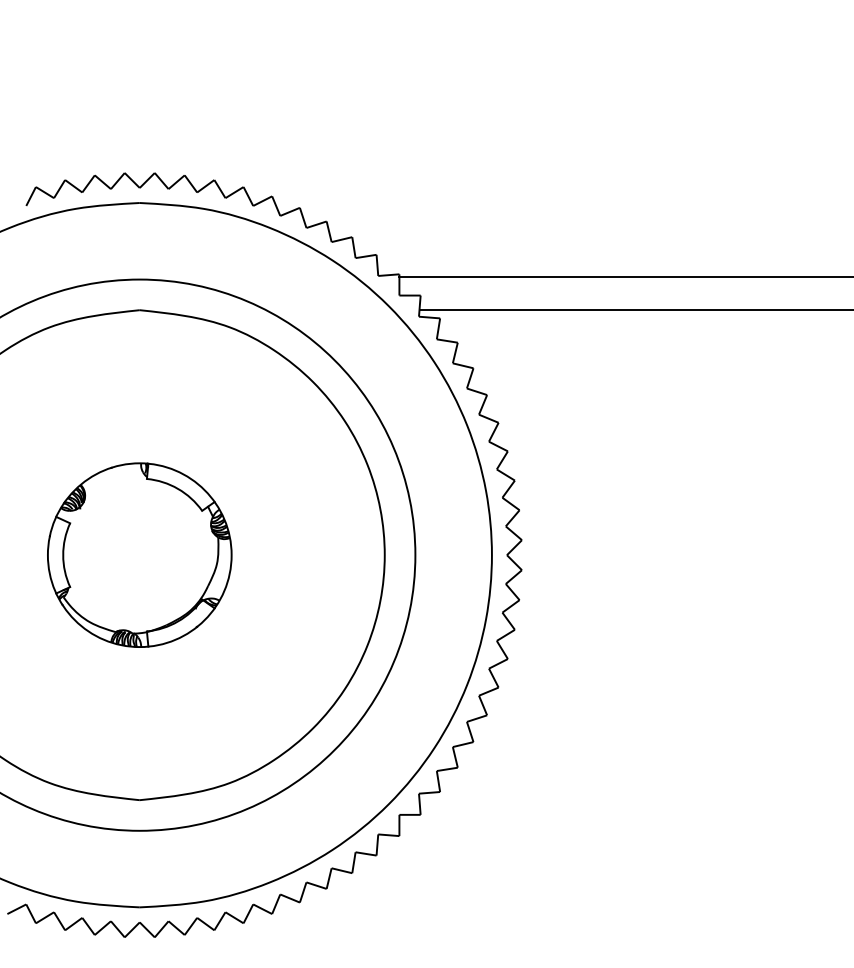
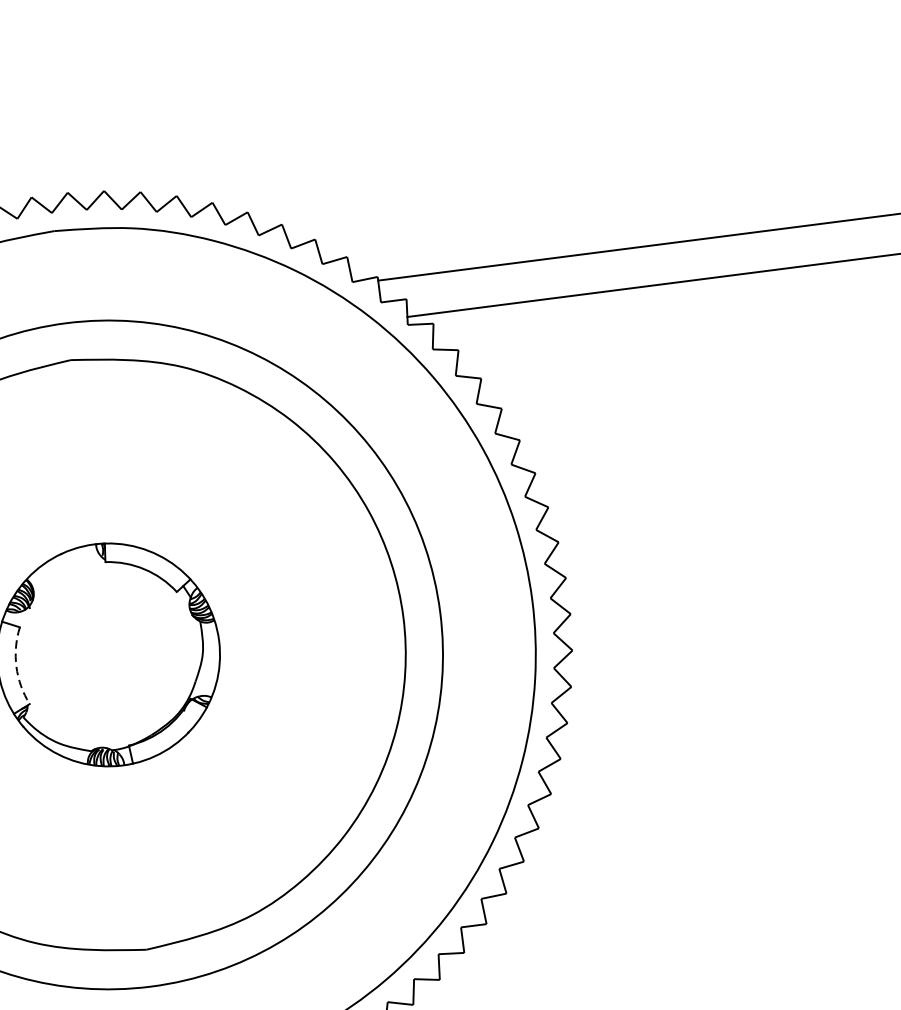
arc: (63, 555) -> (16, 667), solid -> dashed

